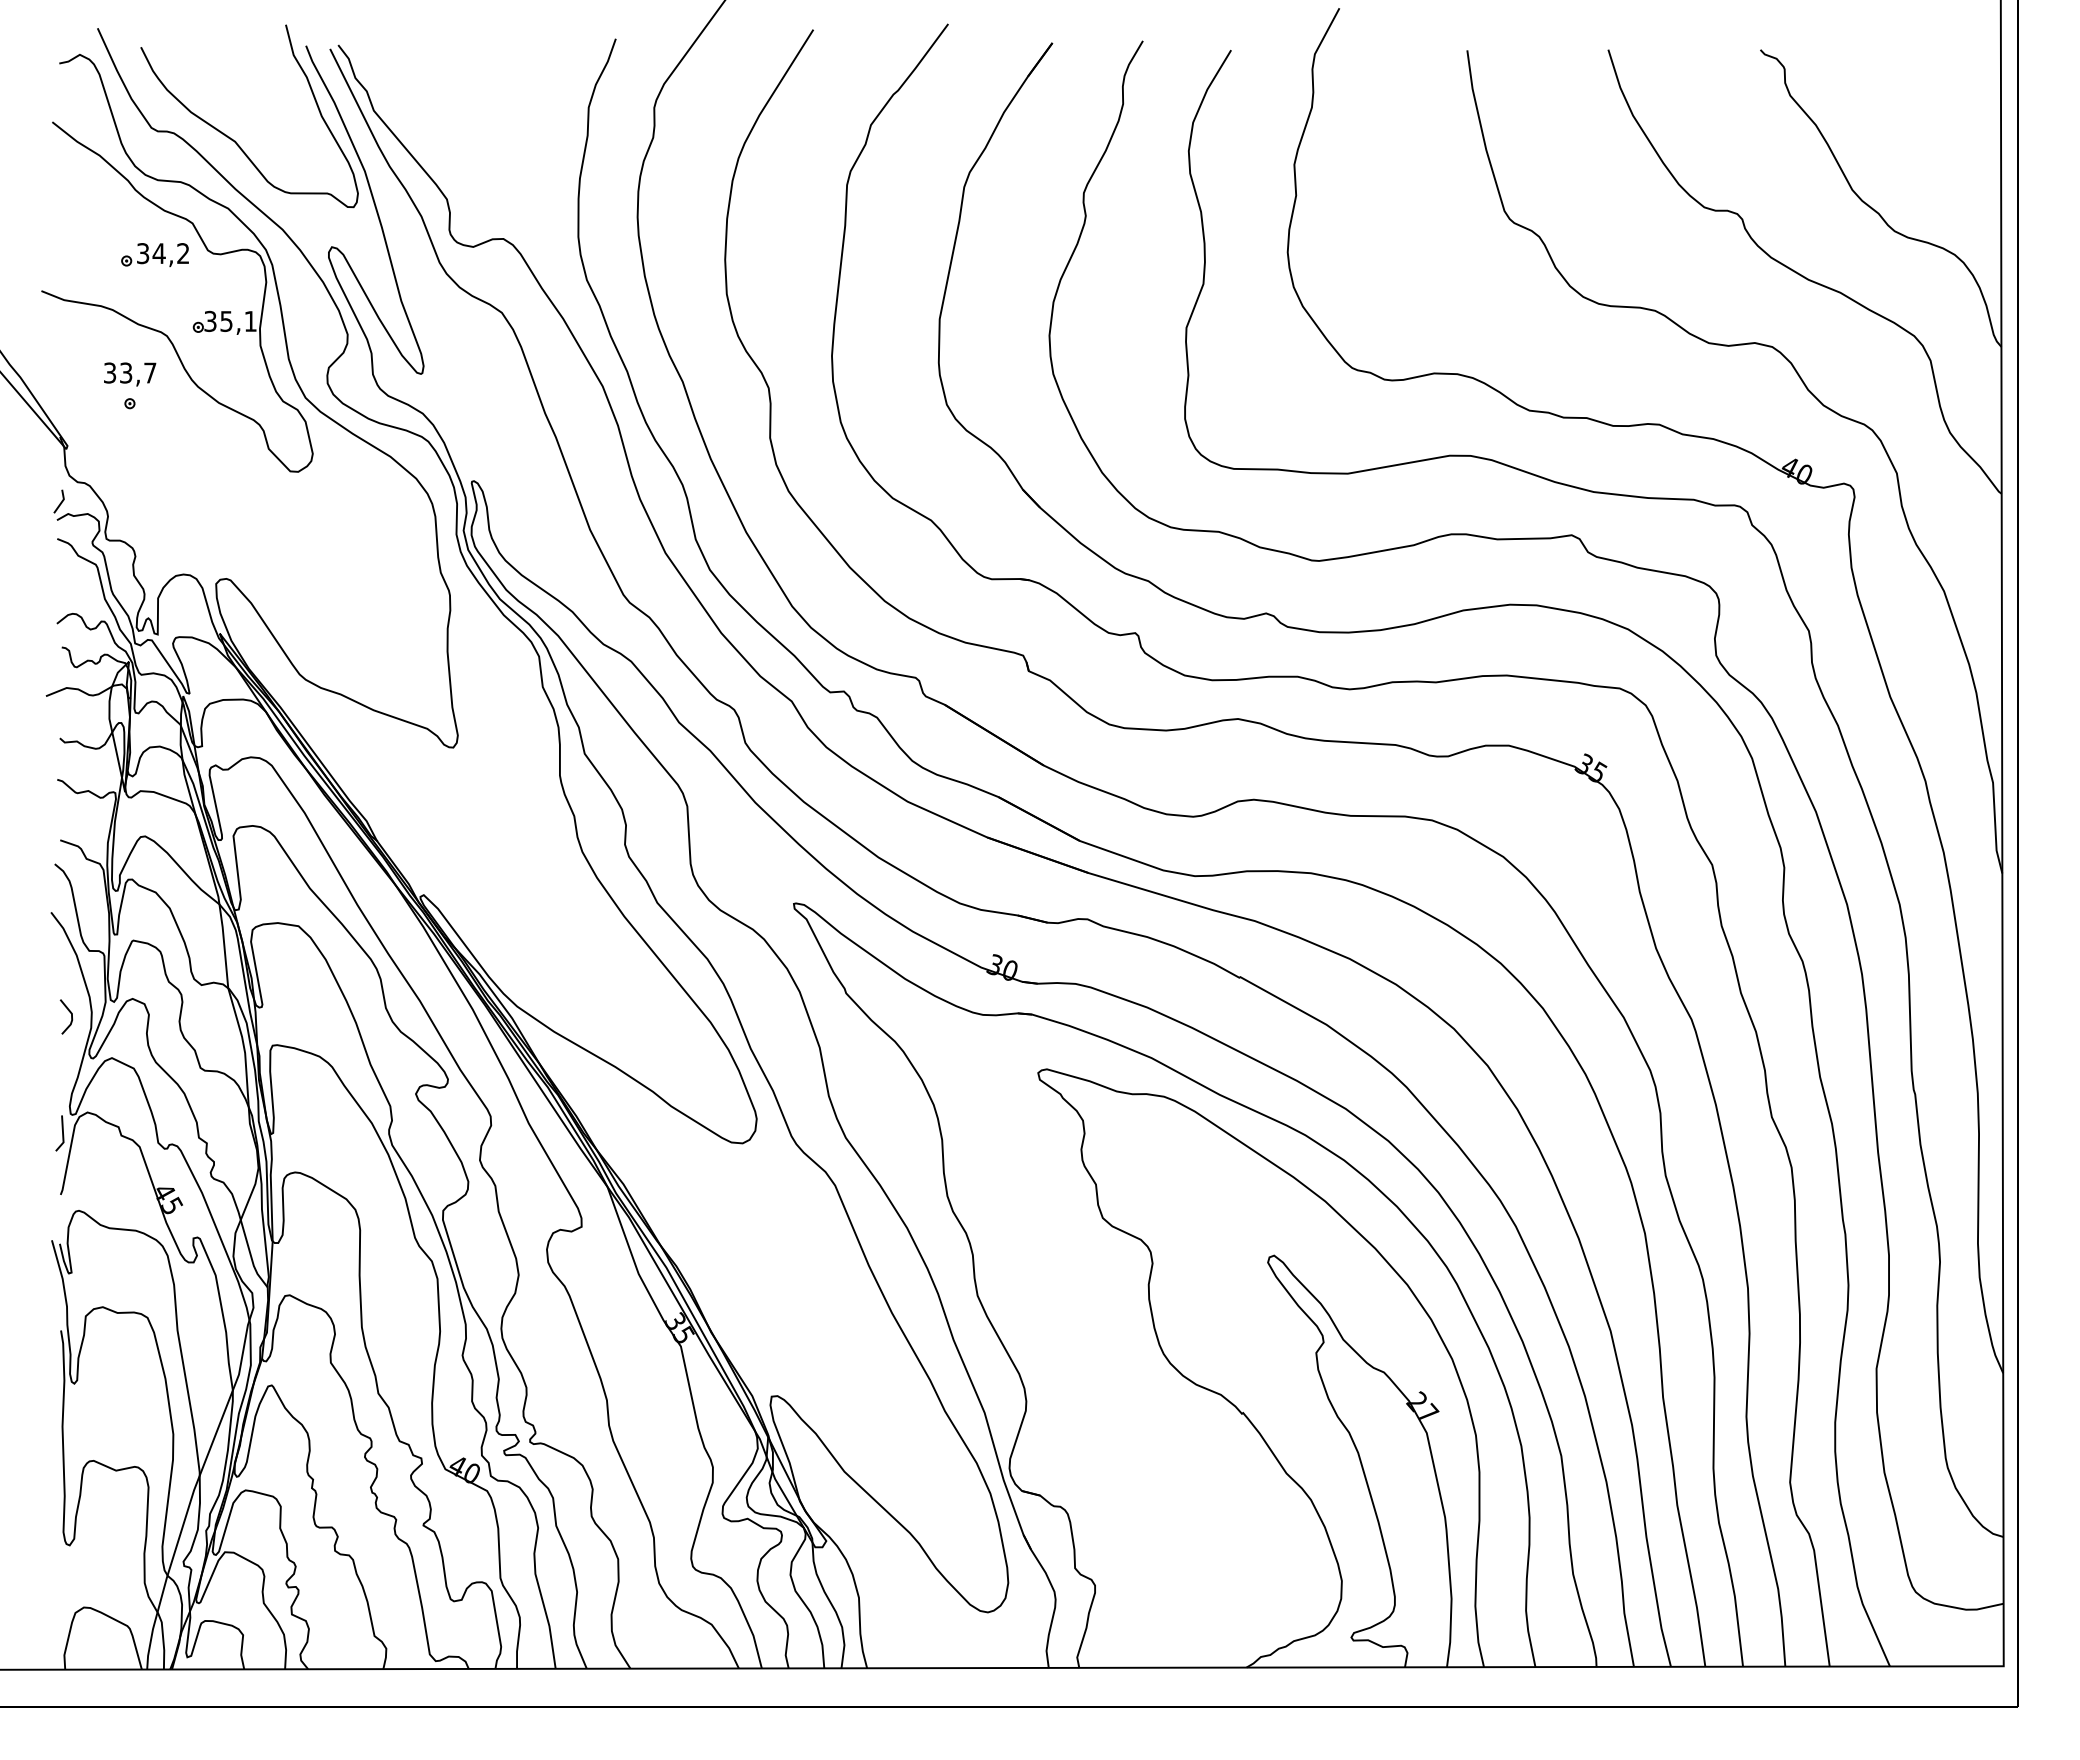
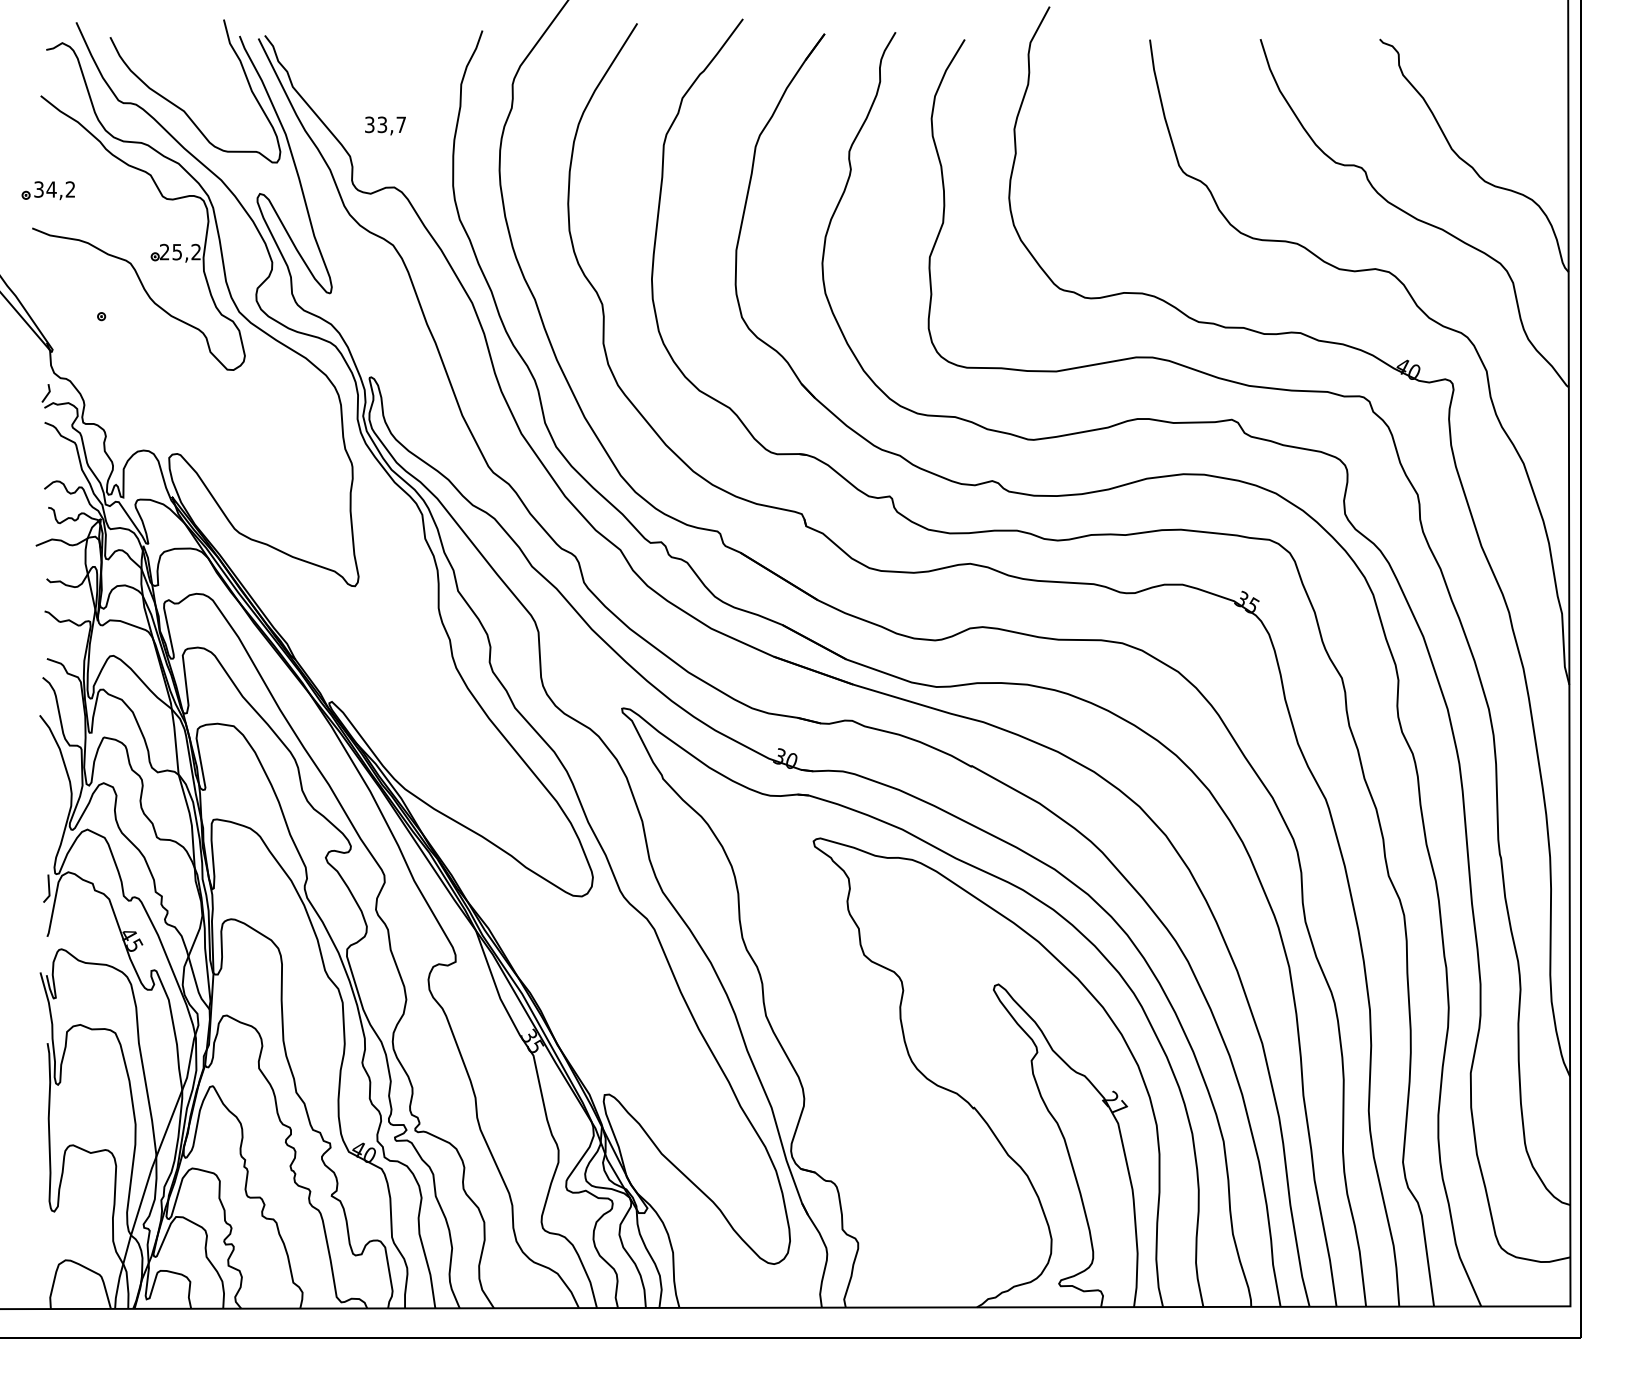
part: (154, 255) -> (47, 191), moved
text: (230, 321) -> (180, 252), 35,1 -> 25,2
text: (130, 374) -> (385, 125), moved
line: (69, 1012) -> (54, 793), removed

